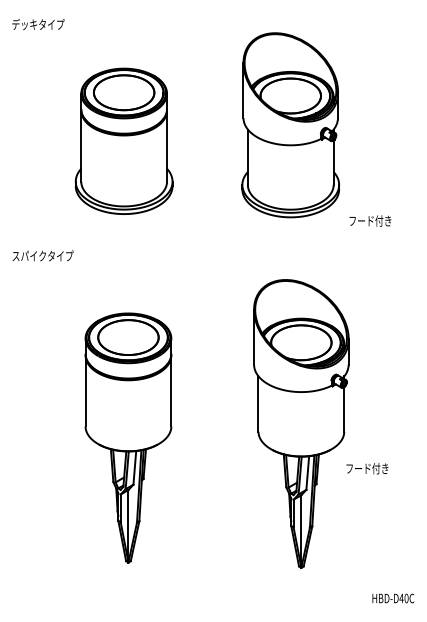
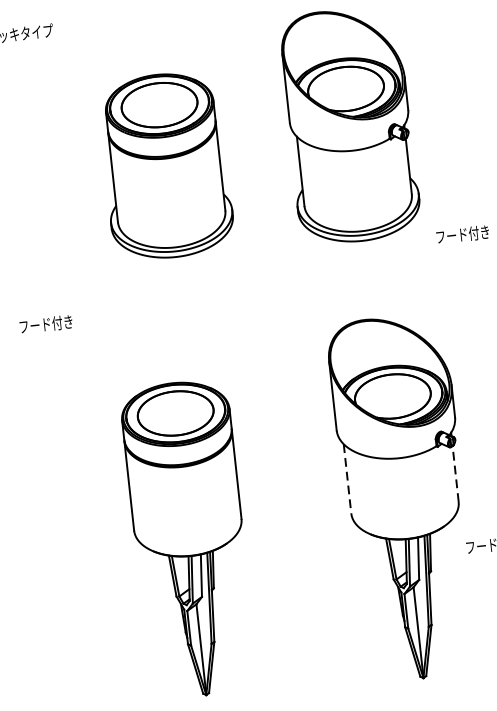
part: (123, 140) -> (165, 164), moved
text: (42, 255) -> (56, 322), スパイクタイプ -> フード付き
line: (258, 404) -> (347, 479), solid -> dashed
line: (344, 409) -> (455, 474), solid -> dashed

